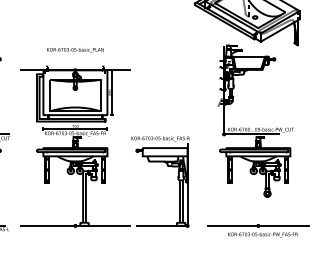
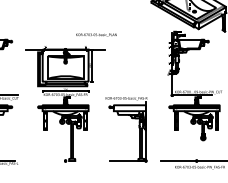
text: (75, 50) -> (96, 35), moved
line: (75, 225) -> (65, 160), removed

